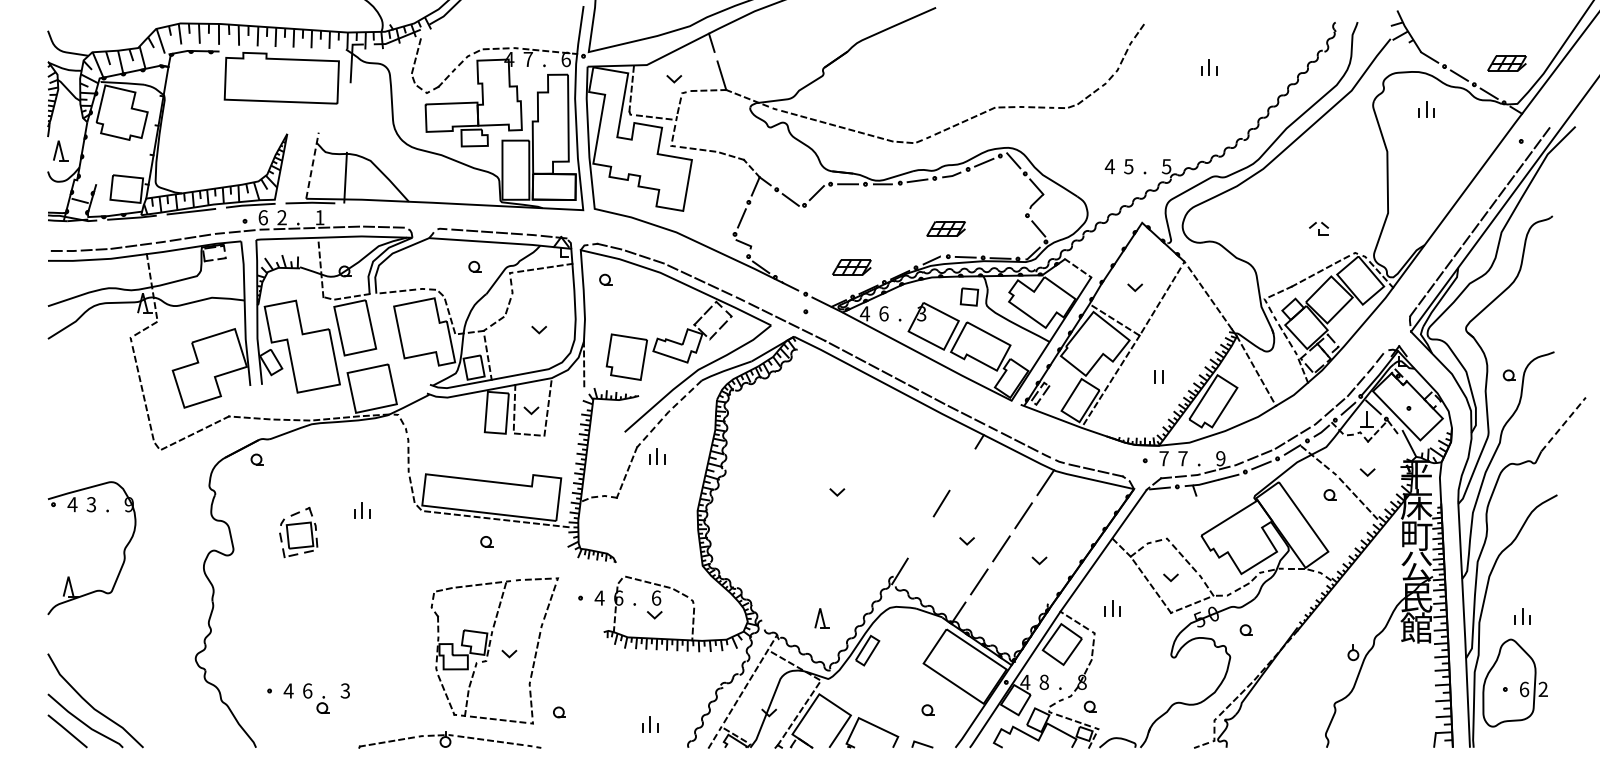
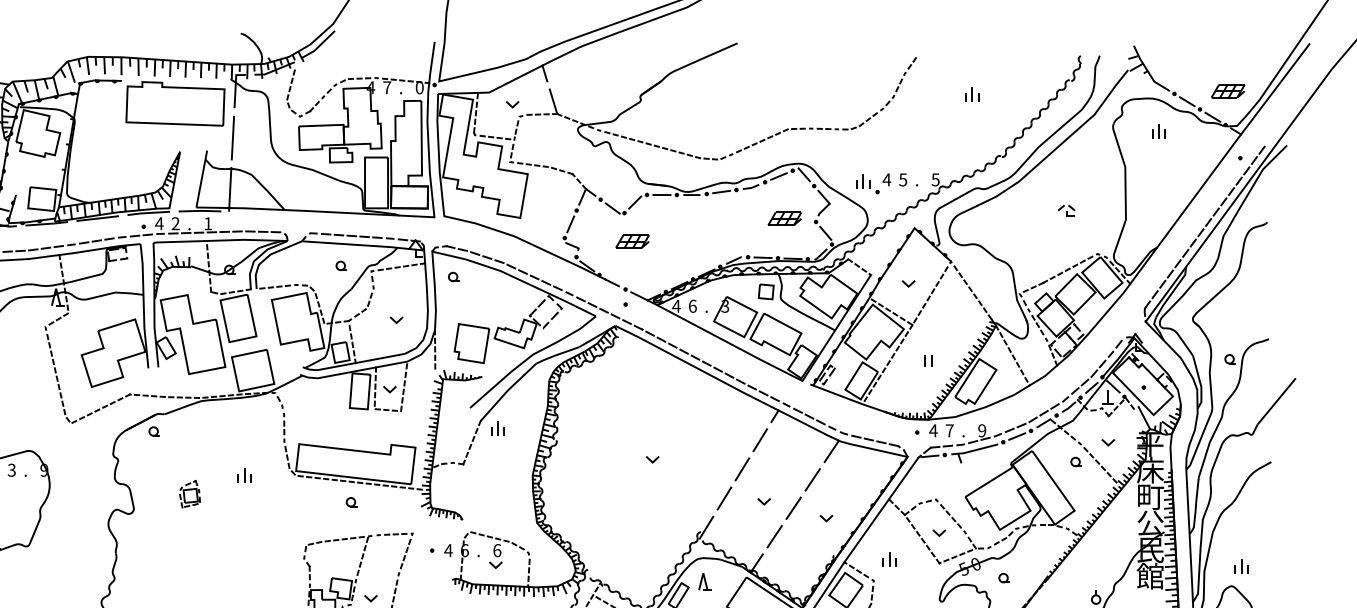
text: (565, 58) -> (419, 86), 6 -> 0
line: (348, 117) -> (232, 137), added
line: (312, 165) -> (201, 178), dashed -> solid
part: (1087, 171) -> (867, 184), added
text: (263, 217) -> (159, 223), 6 -> 4
part: (945, 228) -> (784, 218), moved
part: (1318, 228) -> (1066, 210), moved
part: (851, 267) -> (632, 241), moved
line: (668, 412) -> (507, 391), dashed -> solid
line: (1563, 424) -> (1276, 401), dashed -> solid
text: (1164, 458) -> (933, 430), 7 -> 4
line: (962, 469) -> (760, 440), added
part: (298, 532) -> (189, 494), size x0.62
line: (920, 537) -> (724, 498), added
part: (821, 618) -> (704, 581), moved

